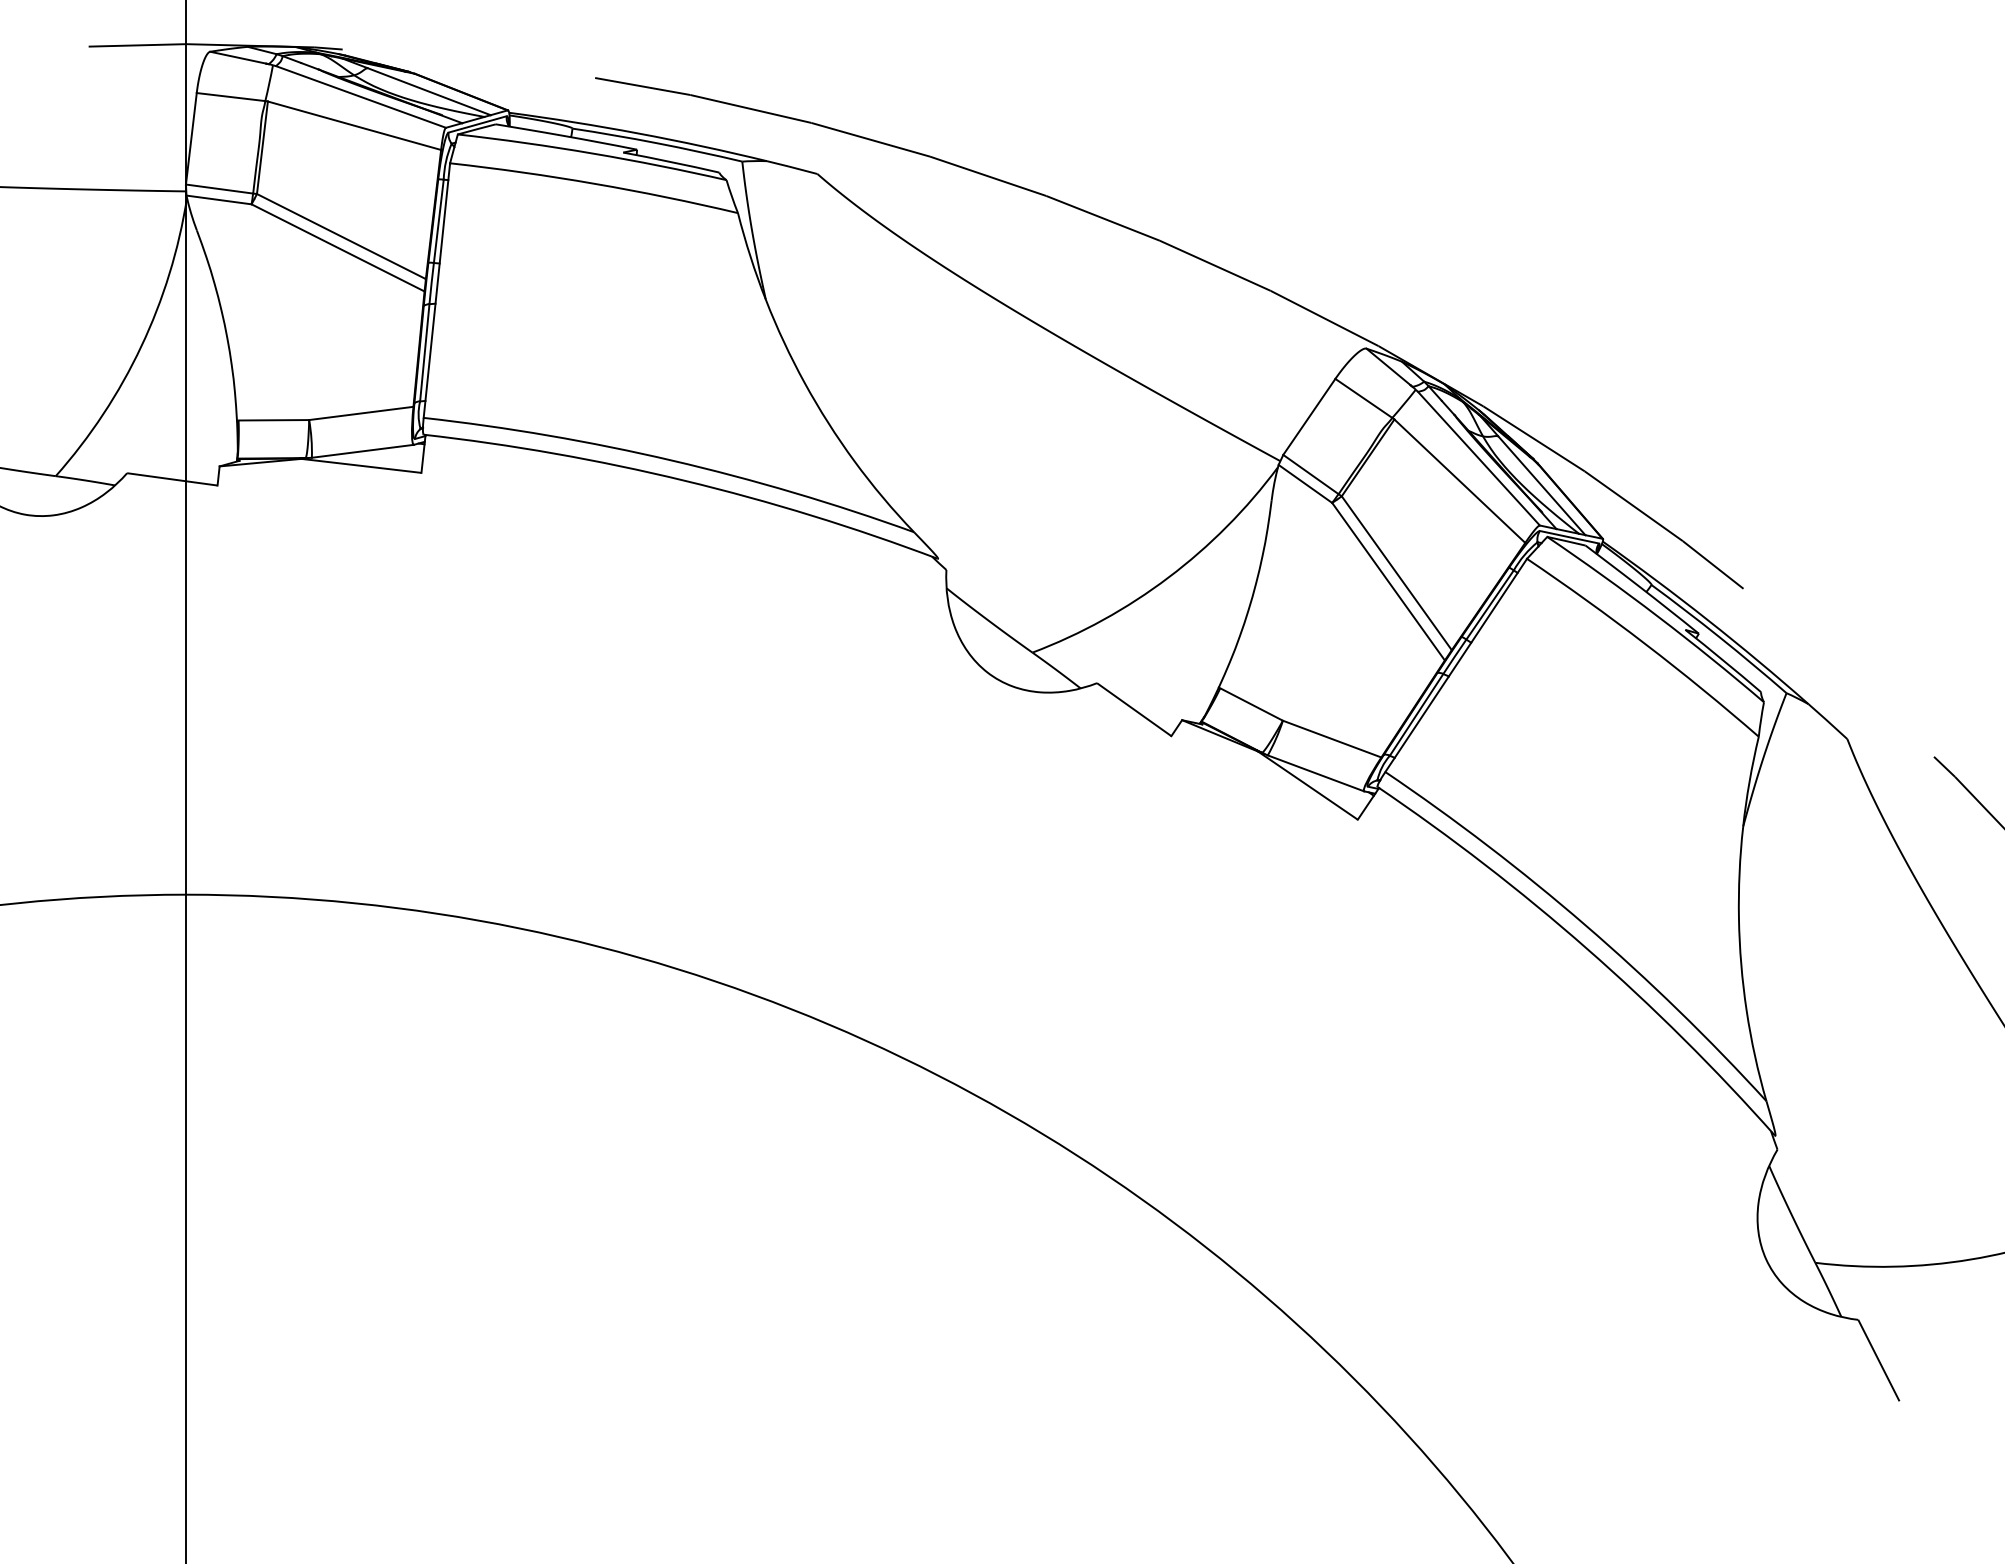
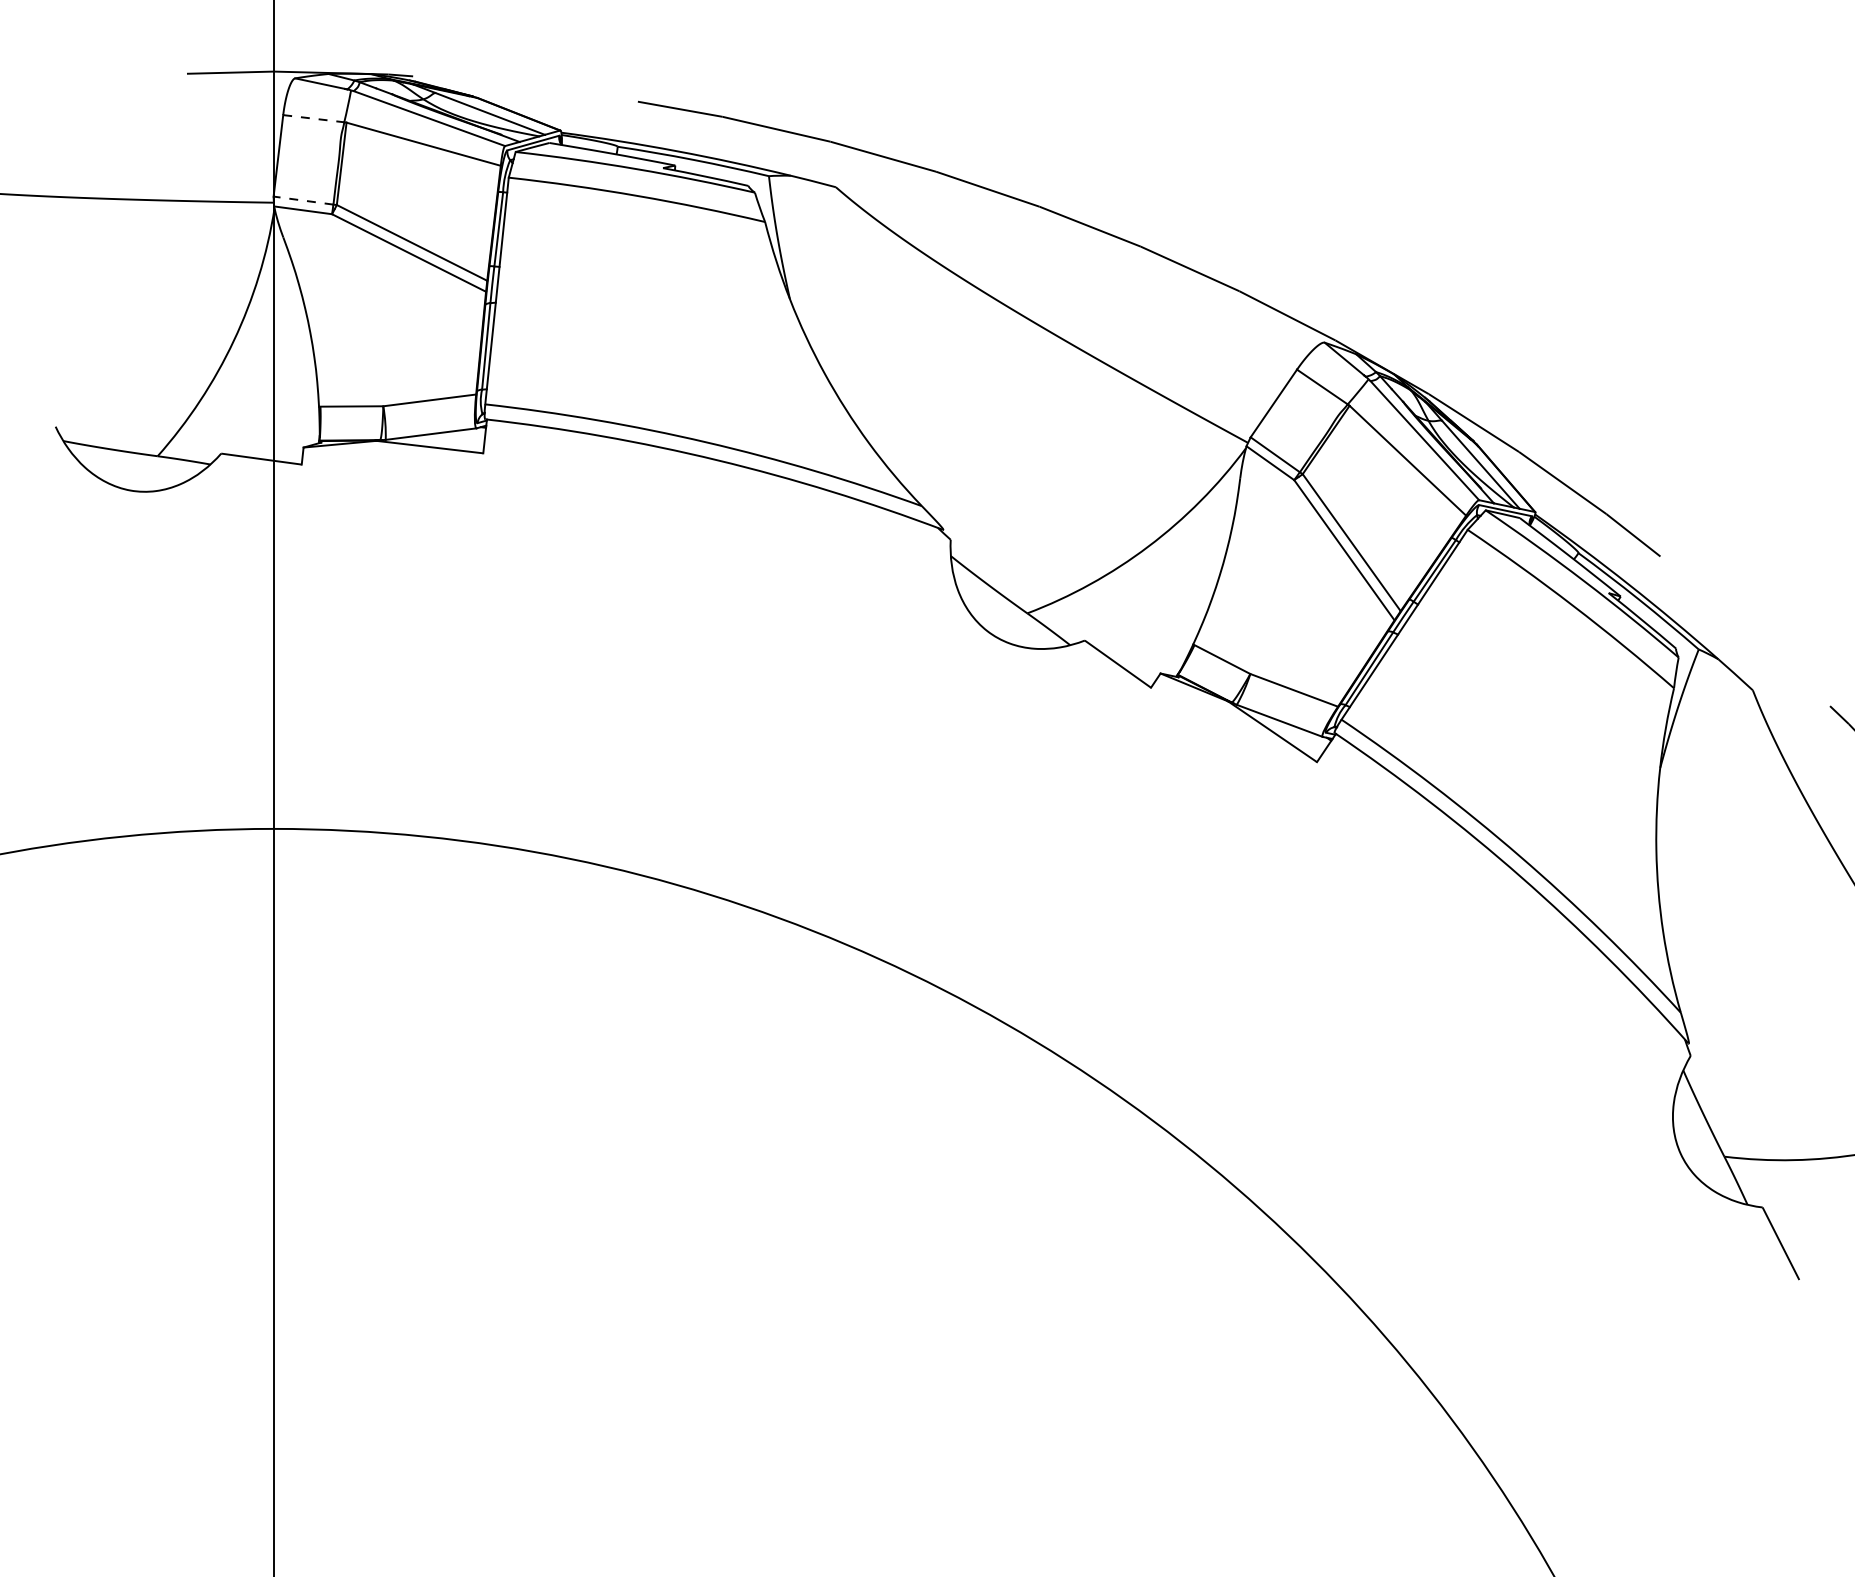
line: (230, 96) -> (313, 118), solid -> dashed
line: (219, 188) -> (303, 200), solid -> dashed

